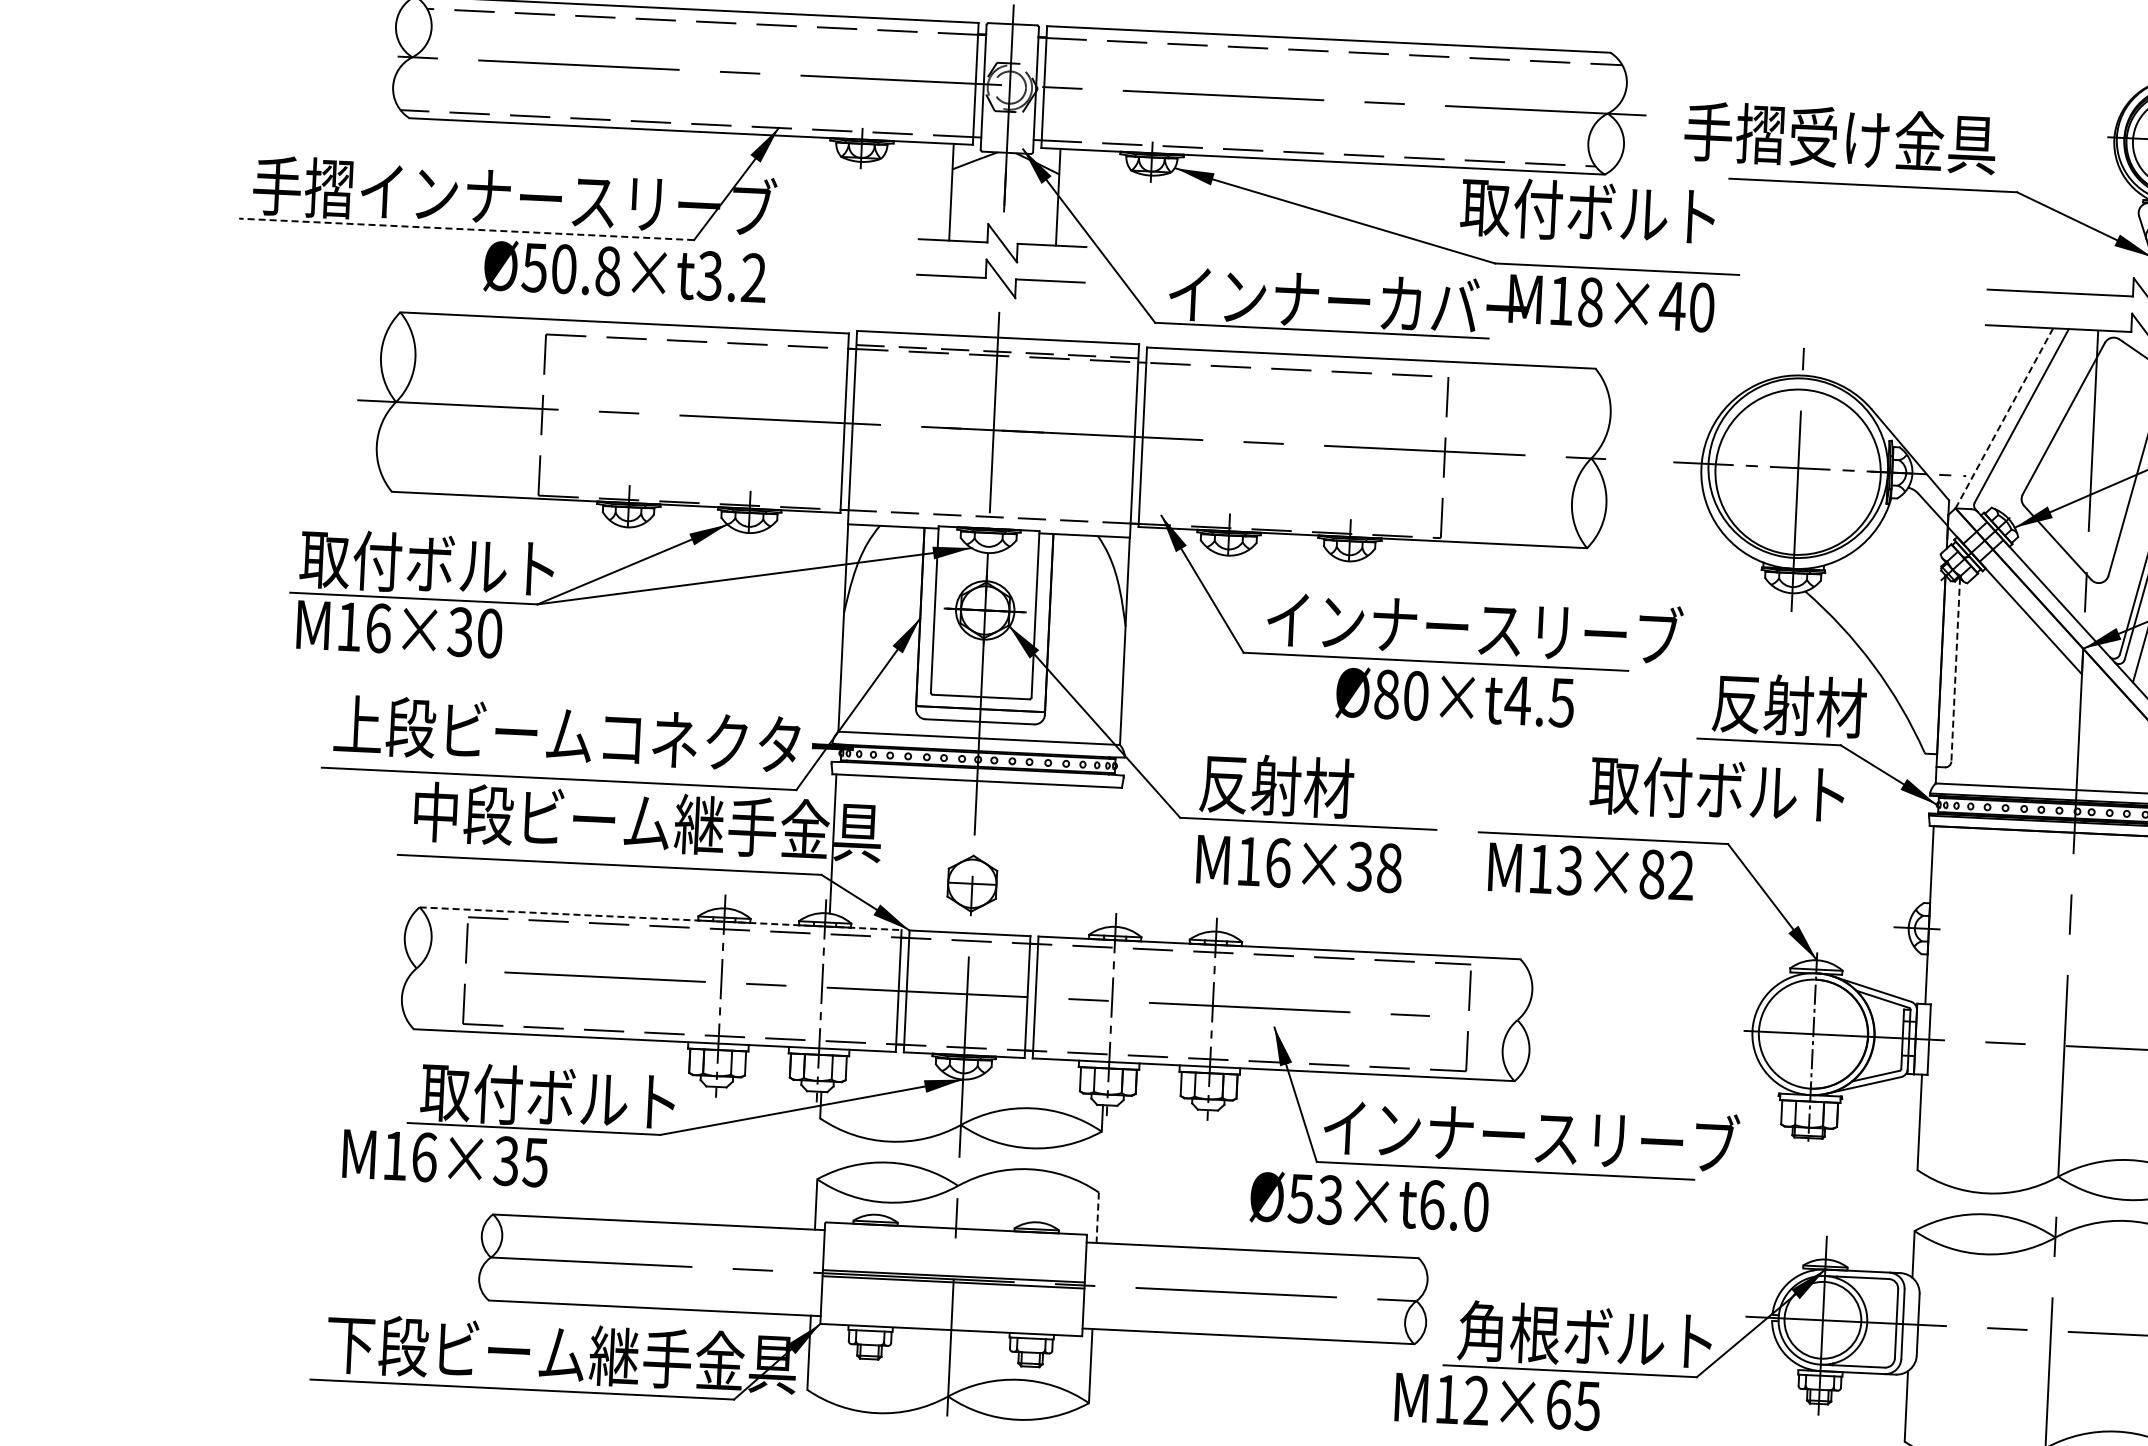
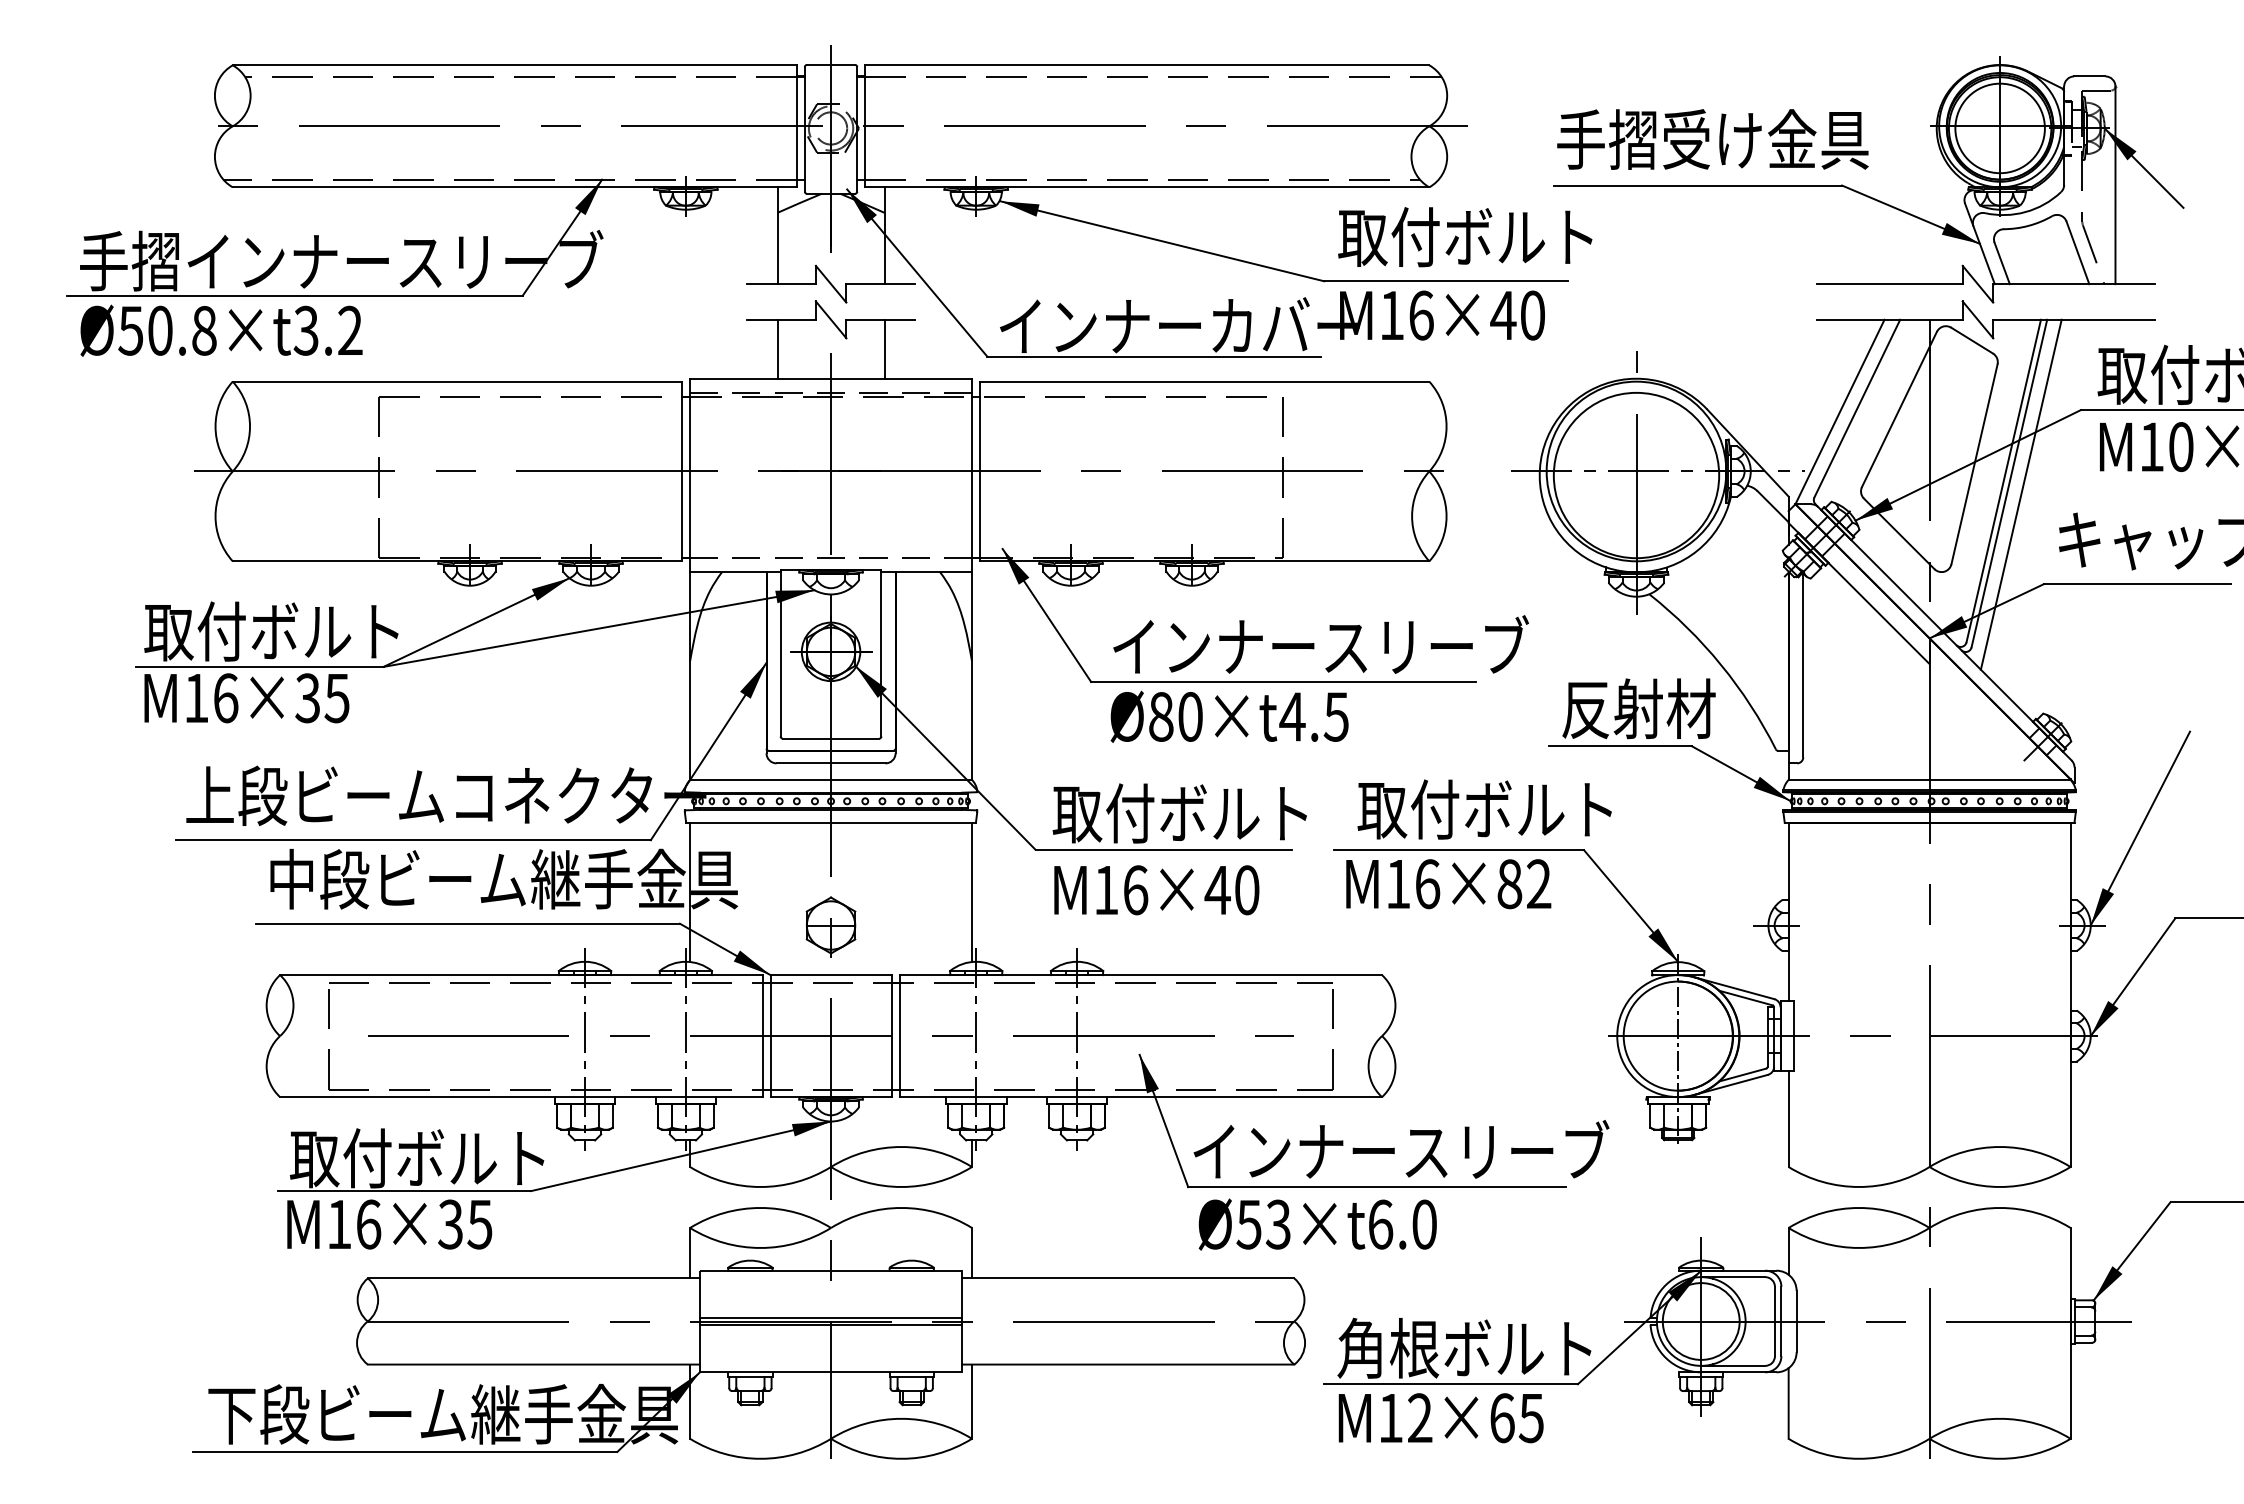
text: (1839, 137) -> (1712, 139), moved
text: (1588, 212) -> (1465, 237), moved
line: (467, 229) -> (295, 295), dashed -> solid
text: (625, 271) -> (221, 330), moved
text: (1590, 302) -> (1421, 315), M18×40 -> M16×40
line: (946, 304) -> (777, 348), added
line: (1052, 309) -> (884, 348), added
line: (2003, 418) -> (1839, 412), dashed -> solid
text: (489, 633) -> (336, 698), M16×30 -> M16×35
line: (1955, 669) -> (1803, 665), dashed -> solid
text: (1455, 697) -> (1229, 716), moved
text: (1325, 787) -> (1179, 812), 反射材 -> 取付ボルト
text: (1717, 789) -> (1484, 809), moved
line: (1115, 857) -> (972, 892), added
text: (1373, 867) -> (1231, 890), M16×38 -> M16×40
text: (1570, 870) -> (1427, 884), M13×82 -> M16×82
line: (660, 919) -> (521, 975), dashed -> solid
text: (445, 1158) -> (389, 1224), moved
text: (1369, 1201) -> (1317, 1224), moved
line: (1098, 1218) -> (972, 1253), dashed -> solid
text: (1496, 1402) -> (1440, 1418), moved

